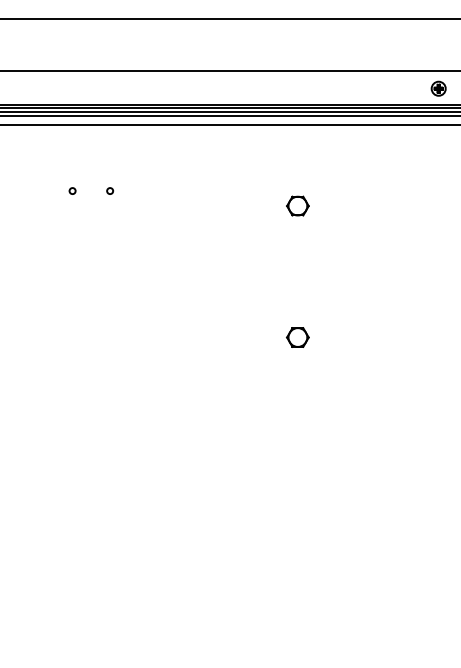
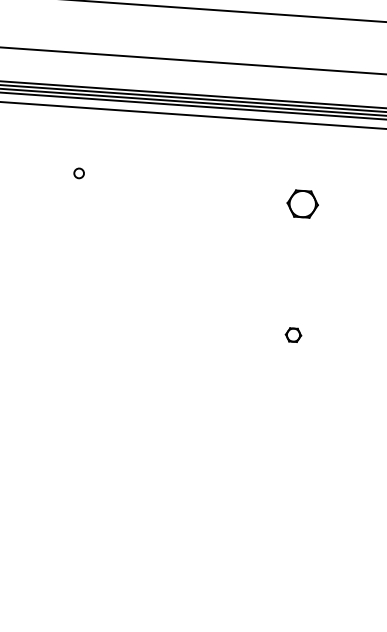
circle: (72, 190) -> (79, 172), size x1.6
circle: (109, 190) -> (115, 175), removed
part: (297, 205) -> (302, 203), size x1.4
part: (297, 337) -> (293, 335), size x0.7

